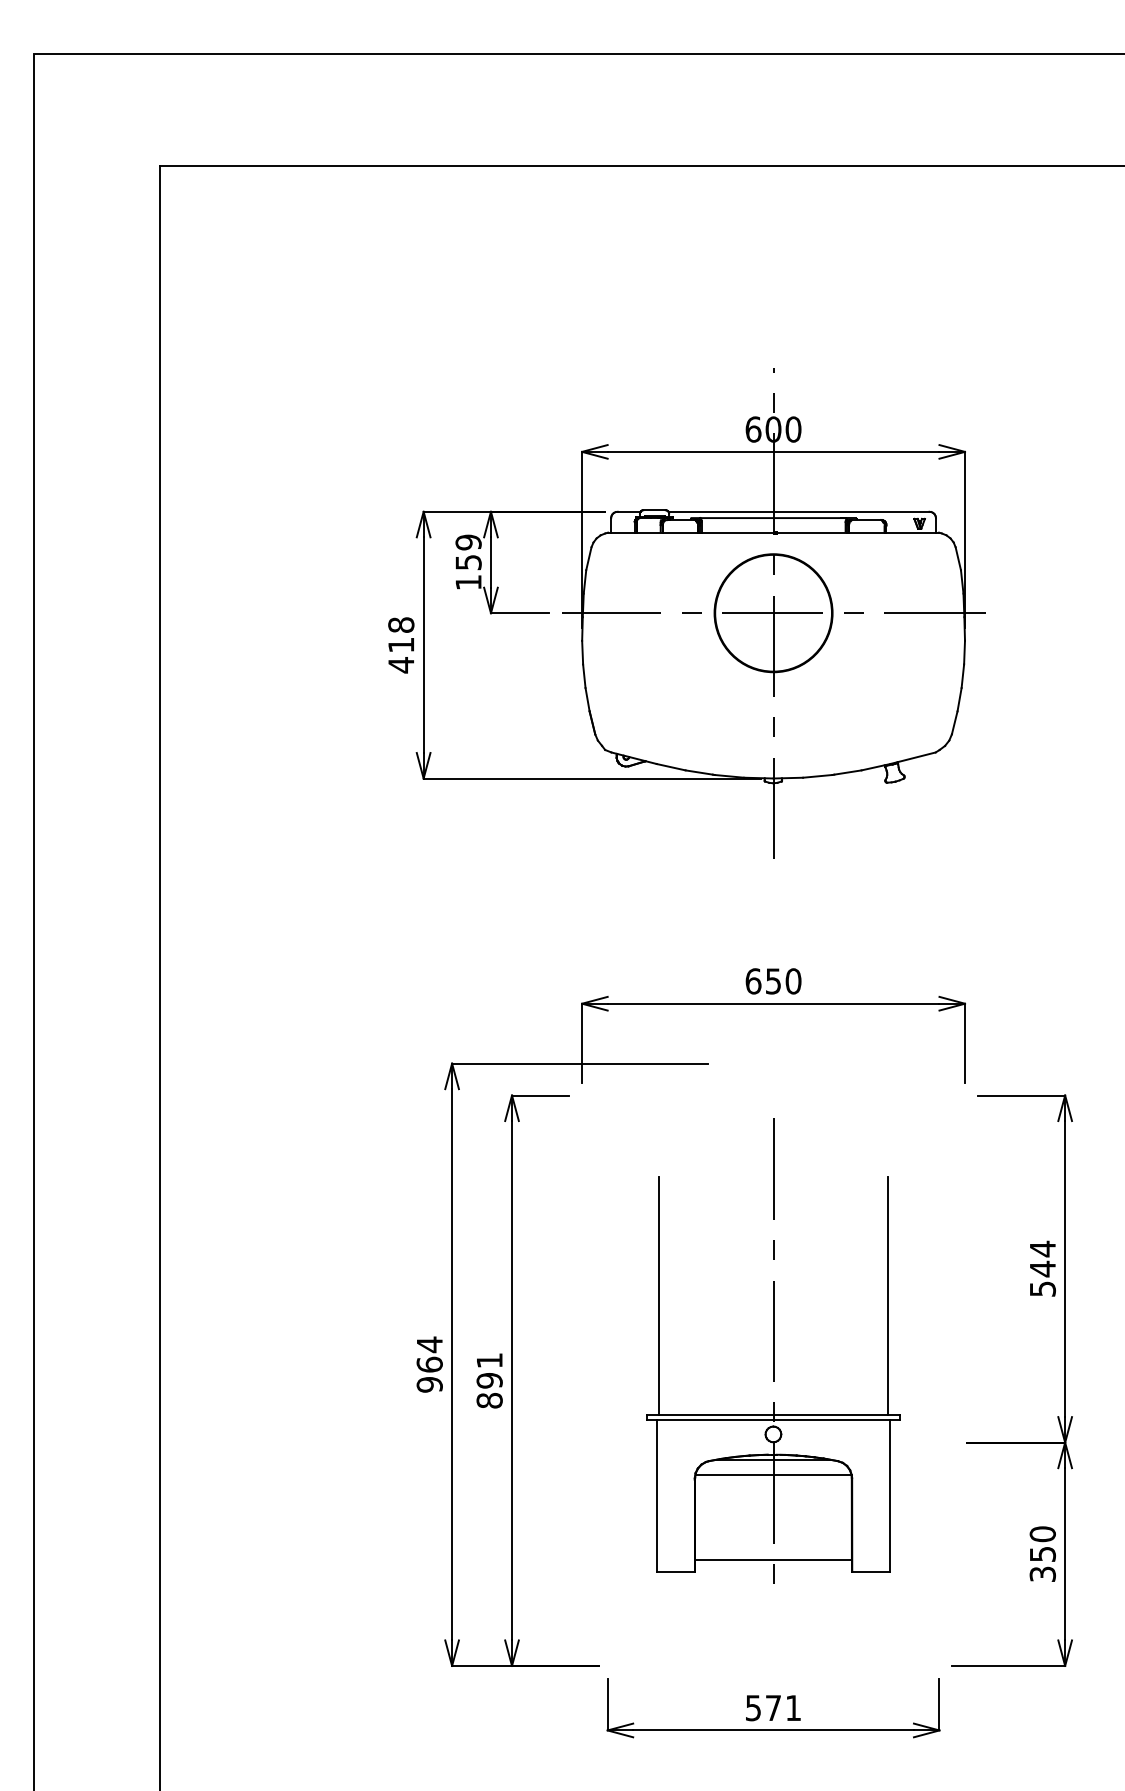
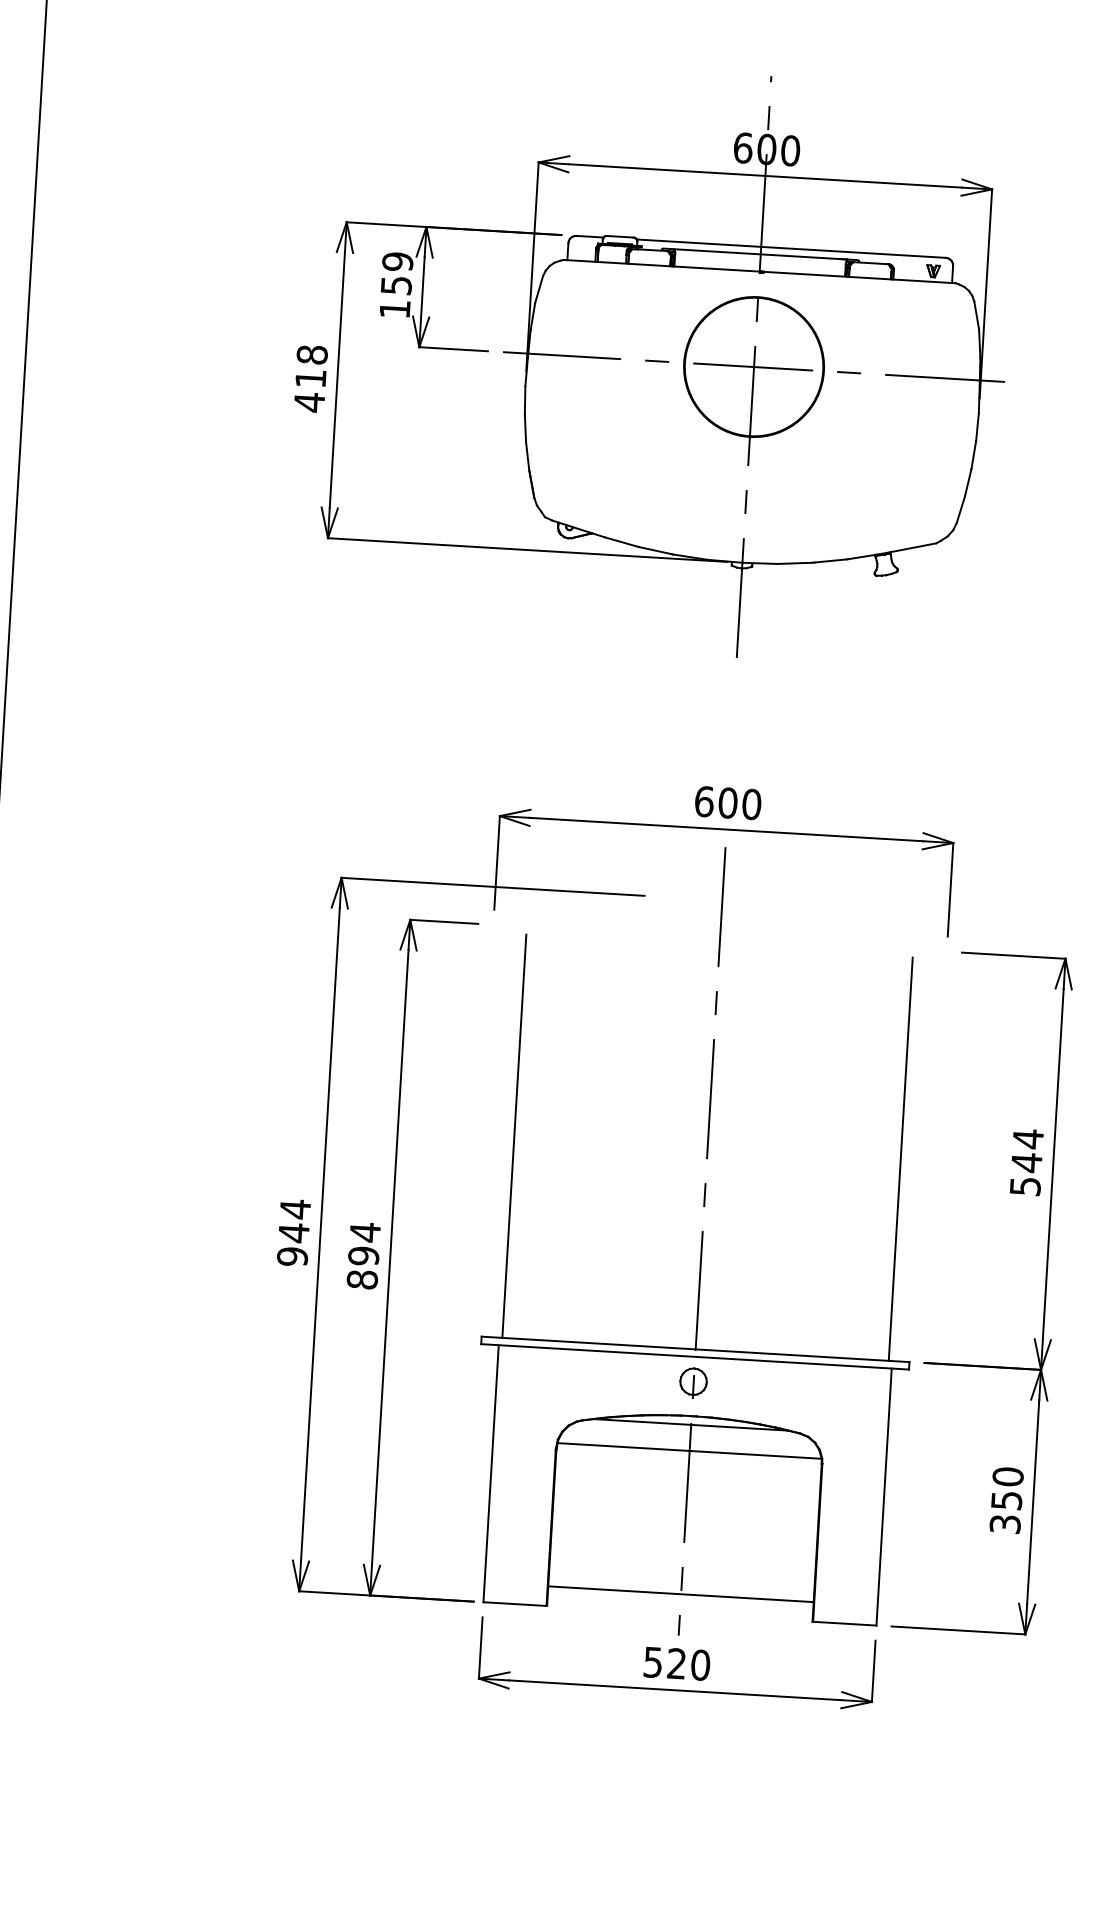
text: (773, 981) -> (728, 803), 650 -> 600
part: (773, 1351) -> (702, 1241), size x1.43
text: (489, 1360) -> (365, 1232), 891 -> 894
text: (429, 1364) -> (293, 1232), 964 -> 944
text: (783, 1708) -> (688, 1664), 571 -> 520

